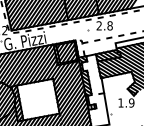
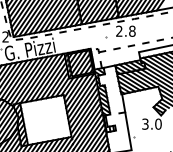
text: (126, 102) -> (152, 123), 1.9 -> 3.0

